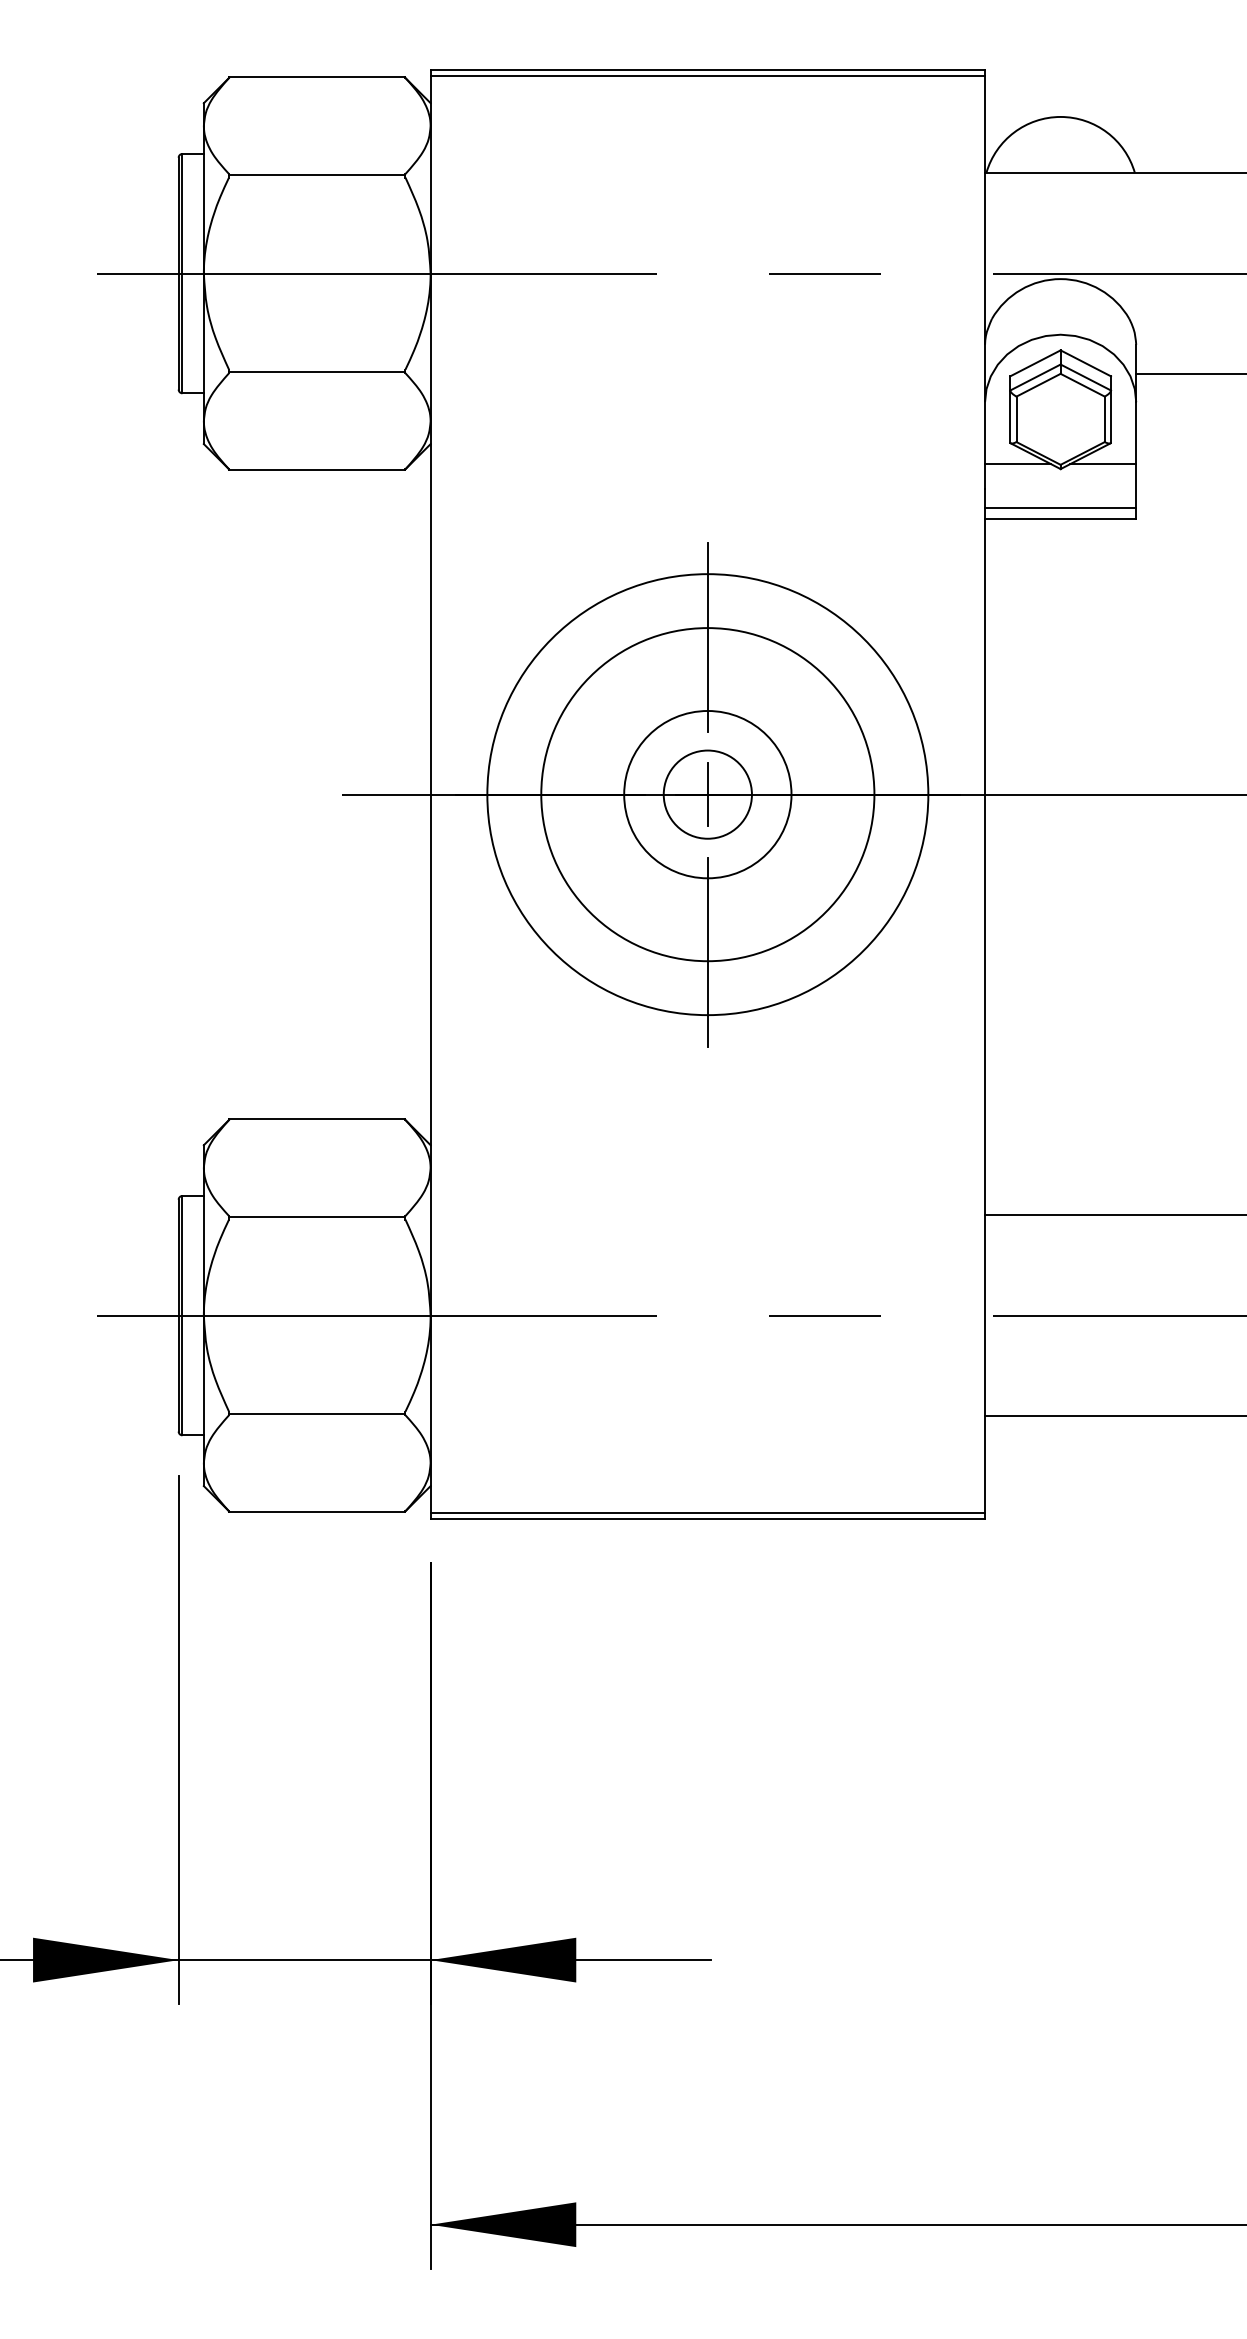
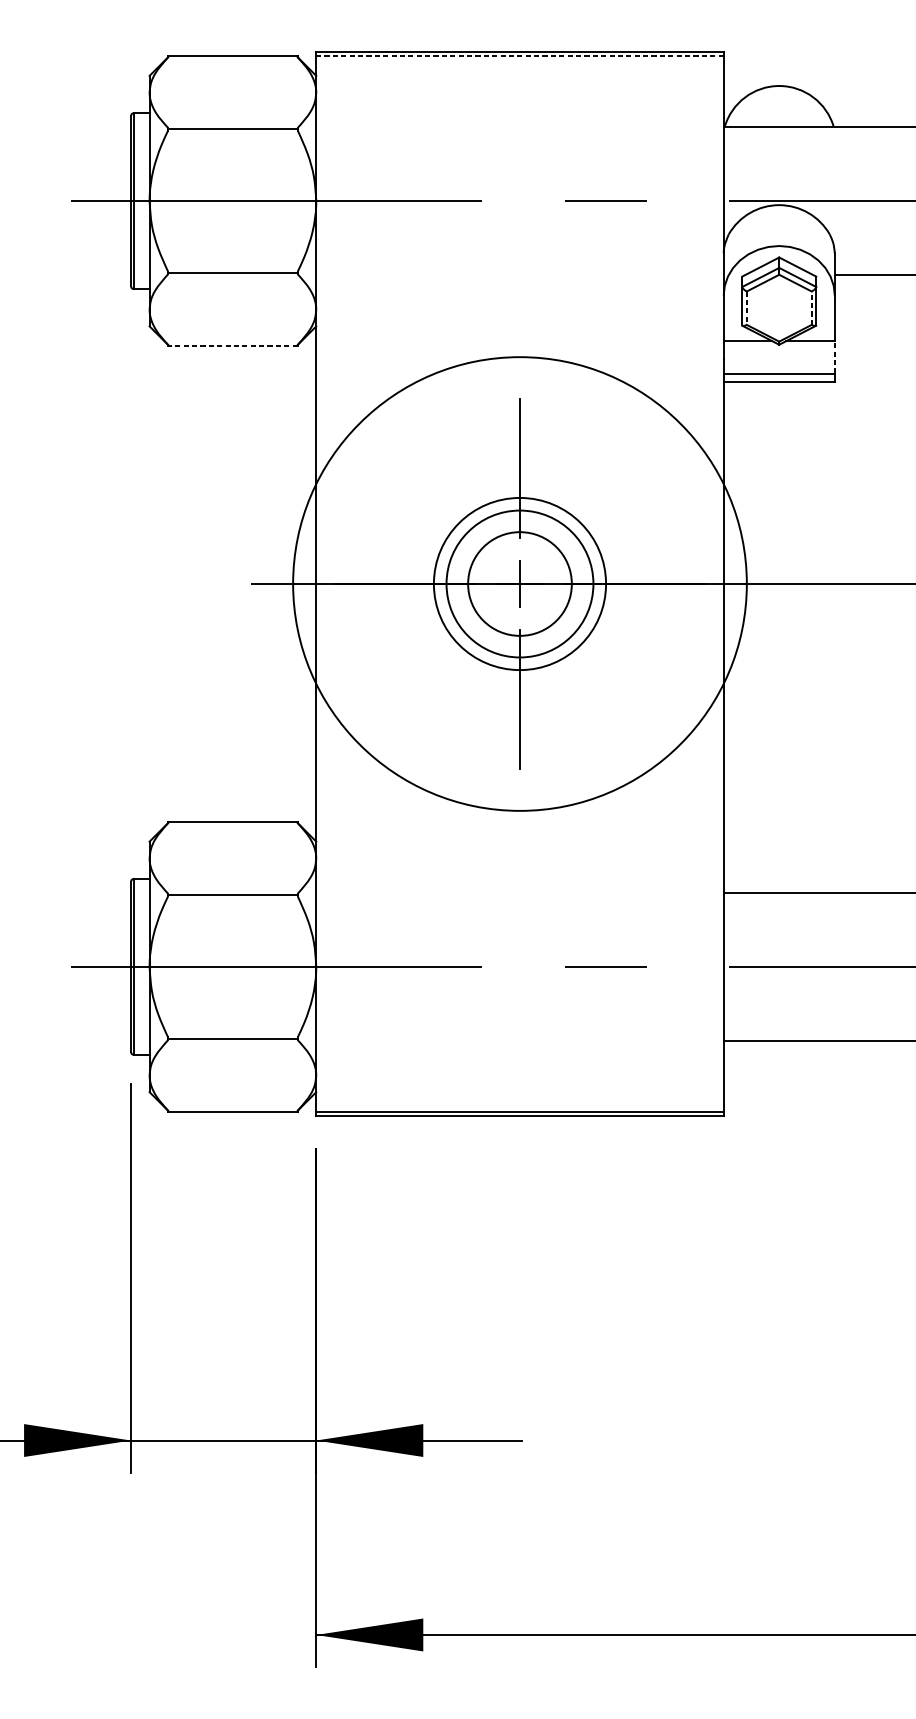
line: (707, 76) -> (519, 56), solid -> dashed
line: (1016, 419) -> (746, 308), solid -> dashed
line: (1104, 419) -> (811, 308), solid -> dashed
line: (316, 470) -> (232, 345), solid -> dashed
line: (1136, 485) -> (835, 356), solid -> dashed
circle: (707, 794) -> (519, 583), size x0.6
circle: (707, 794) -> (519, 583), size x1.4
circle: (707, 794) -> (519, 583), size x1.4
circle: (707, 794) -> (519, 583), size x1.6

